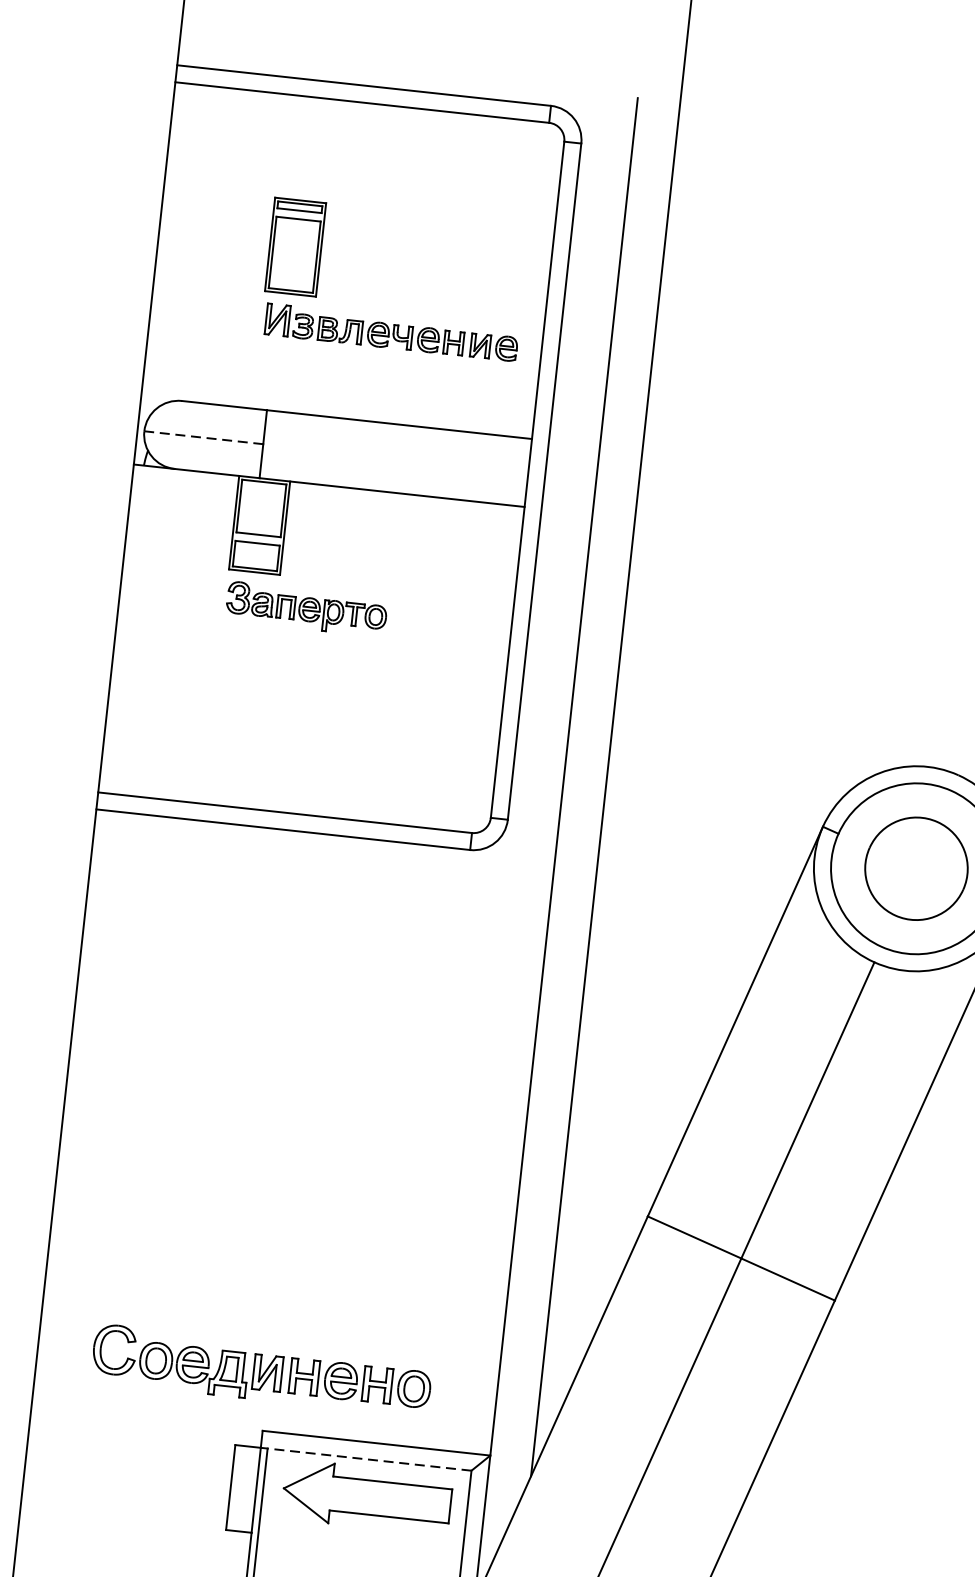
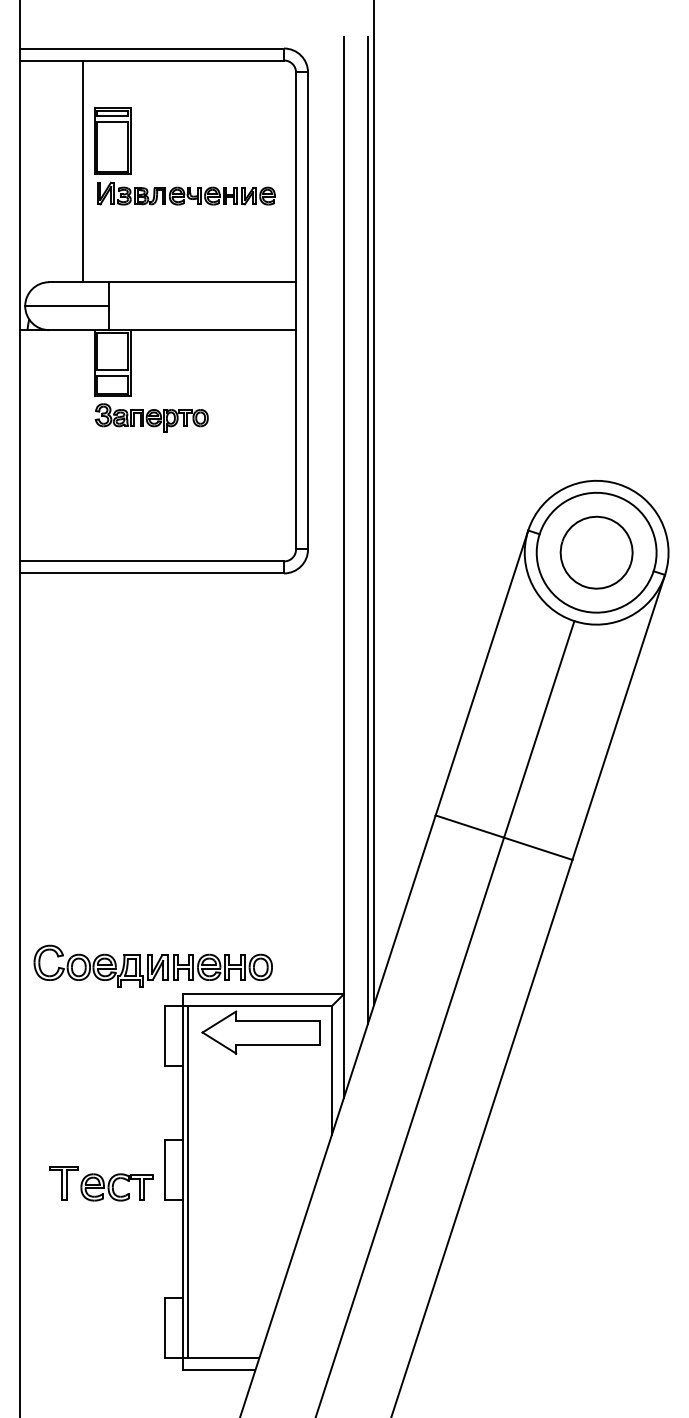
line: (246, 249) -> (82, 171), added
part: (383, 321) -> (179, 186), moved
line: (204, 438) -> (67, 306), dashed -> solid
line: (595, 800) -> (367, 529), added
part: (260, 1369) -> (152, 965), moved
line: (365, 1459) -> (257, 1006), dashed -> solid

